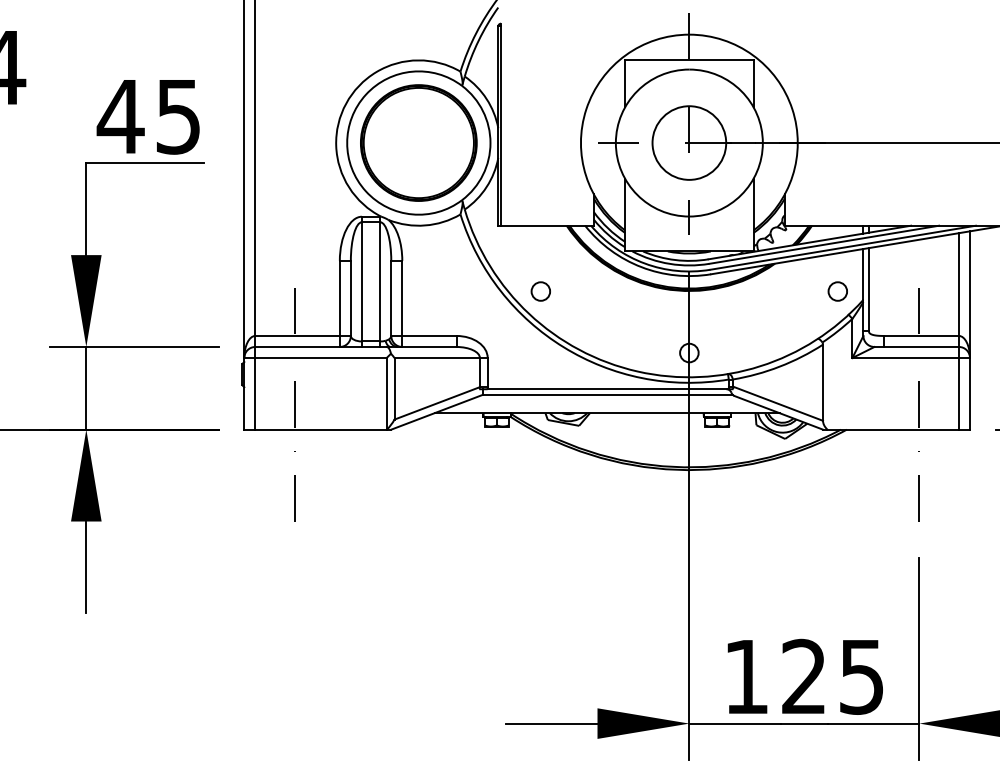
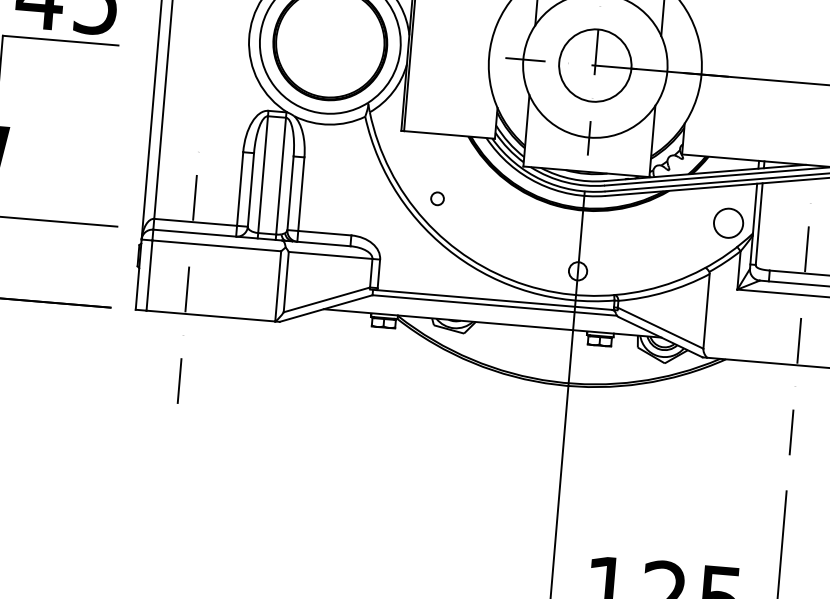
circle: (540, 291) -> (437, 198), size x0.7
circle: (837, 291) -> (728, 223), size x1.6

